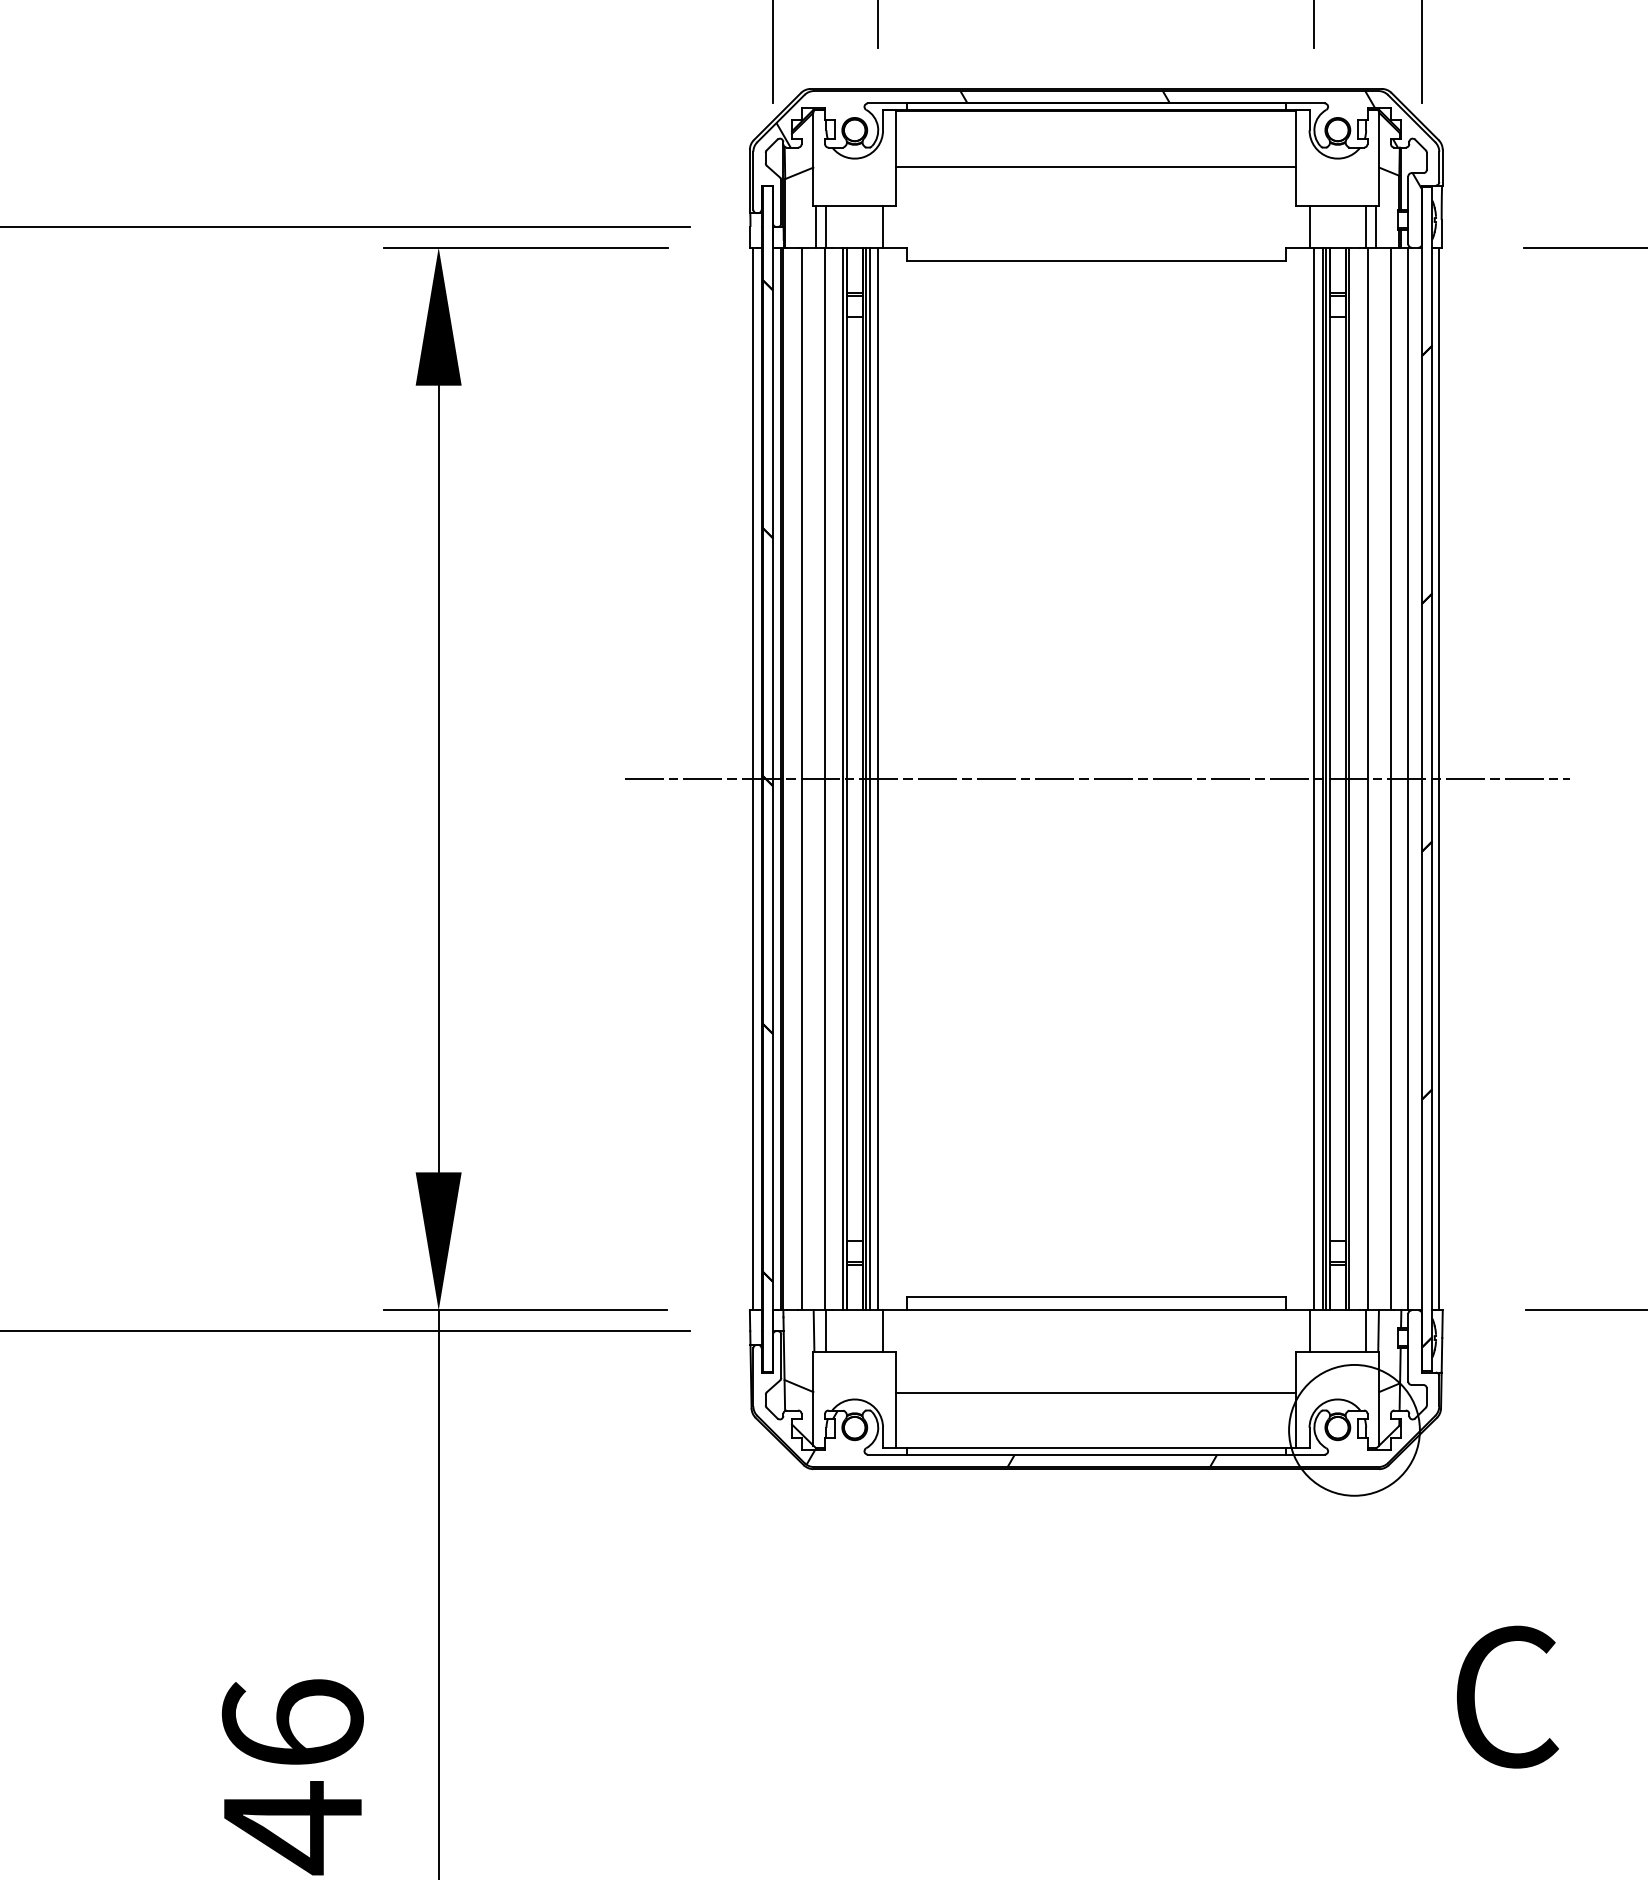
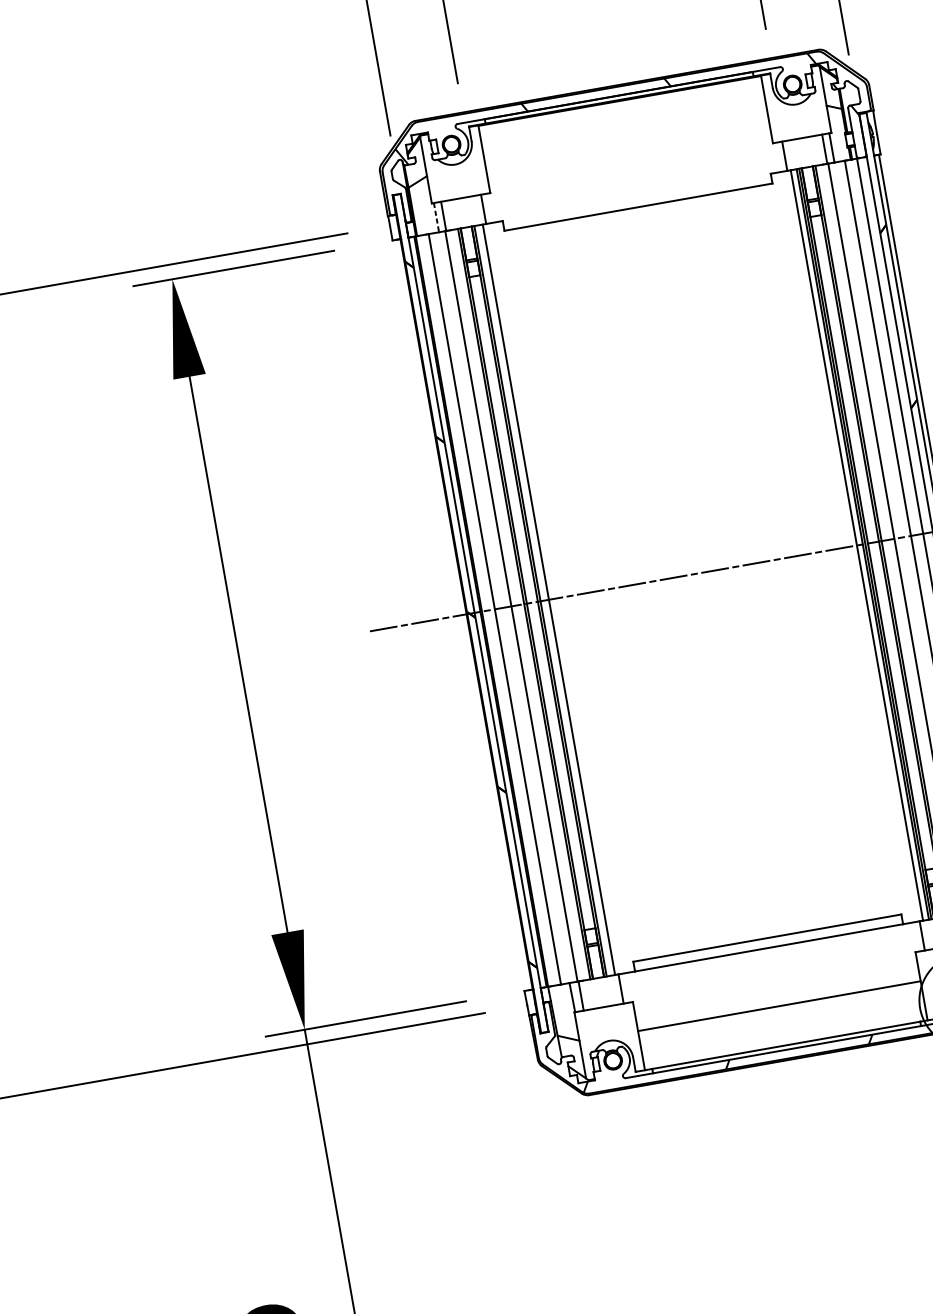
line: (1096, 166) -> (626, 140), removed
line: (816, 226) -> (436, 217), solid -> dashed
line: (753, 778) -> (460, 614), removed
line: (869, 778) -> (542, 600), removed

